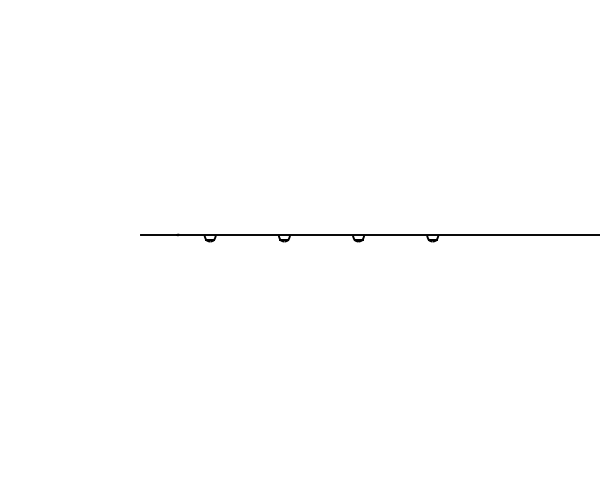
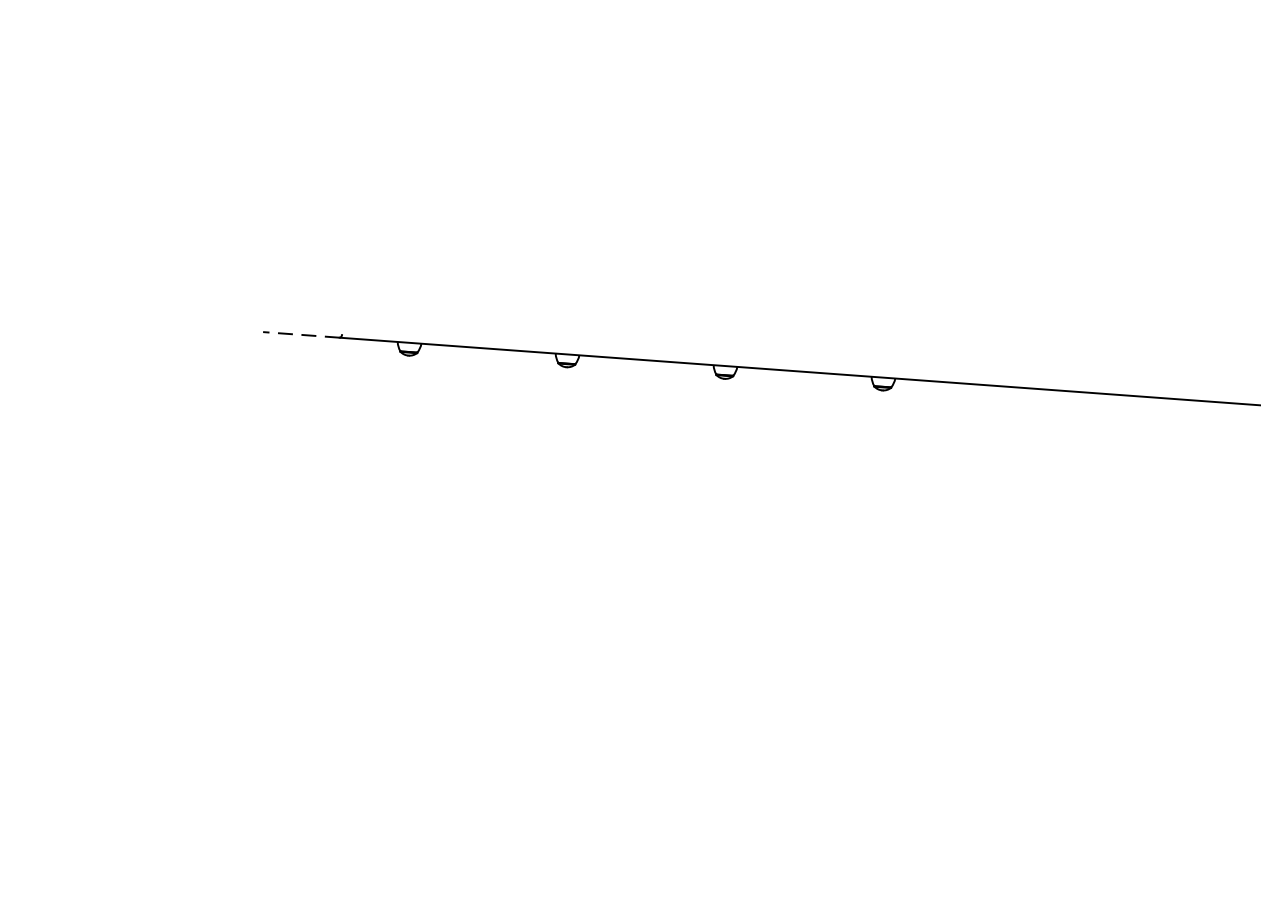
line: (158, 235) -> (299, 334), solid -> dashed

